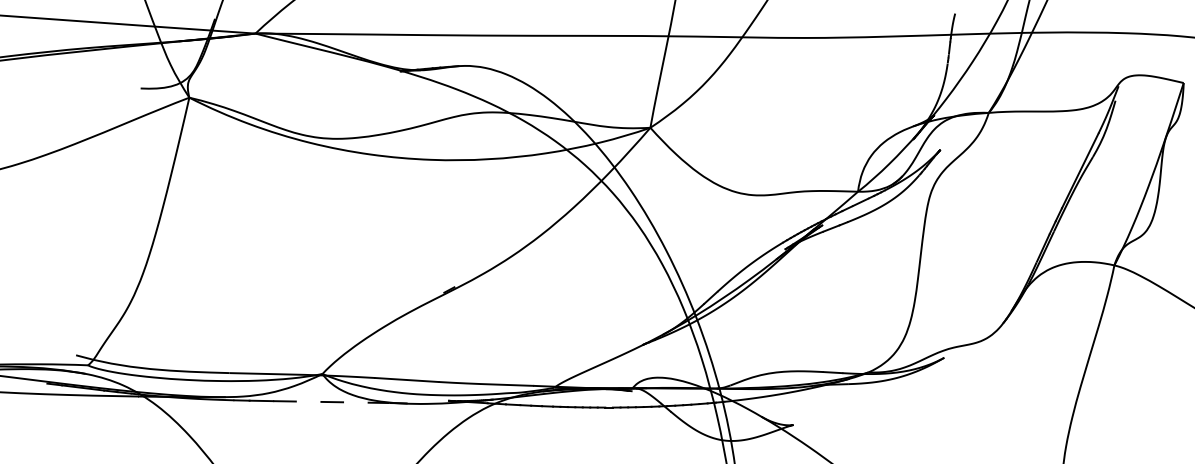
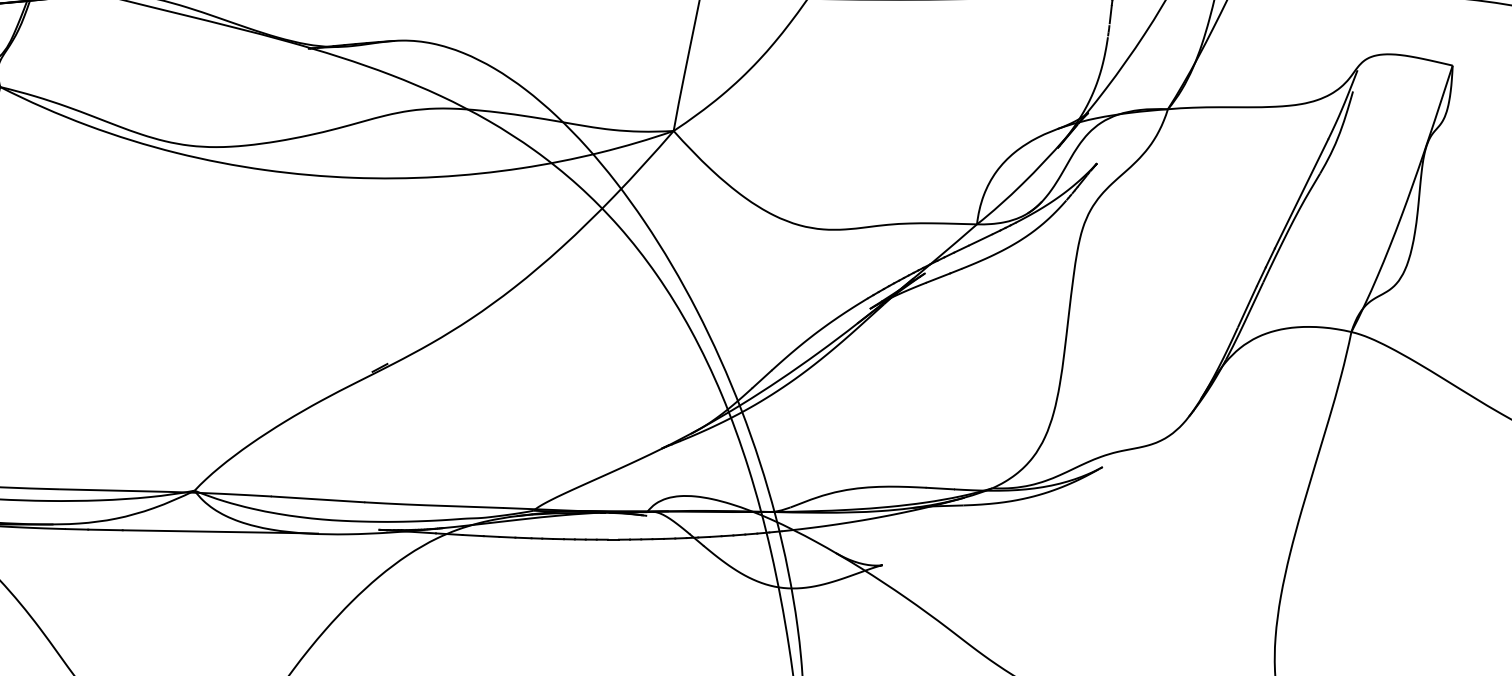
line: (331, 402) -> (207, 532), dashed -> solid

